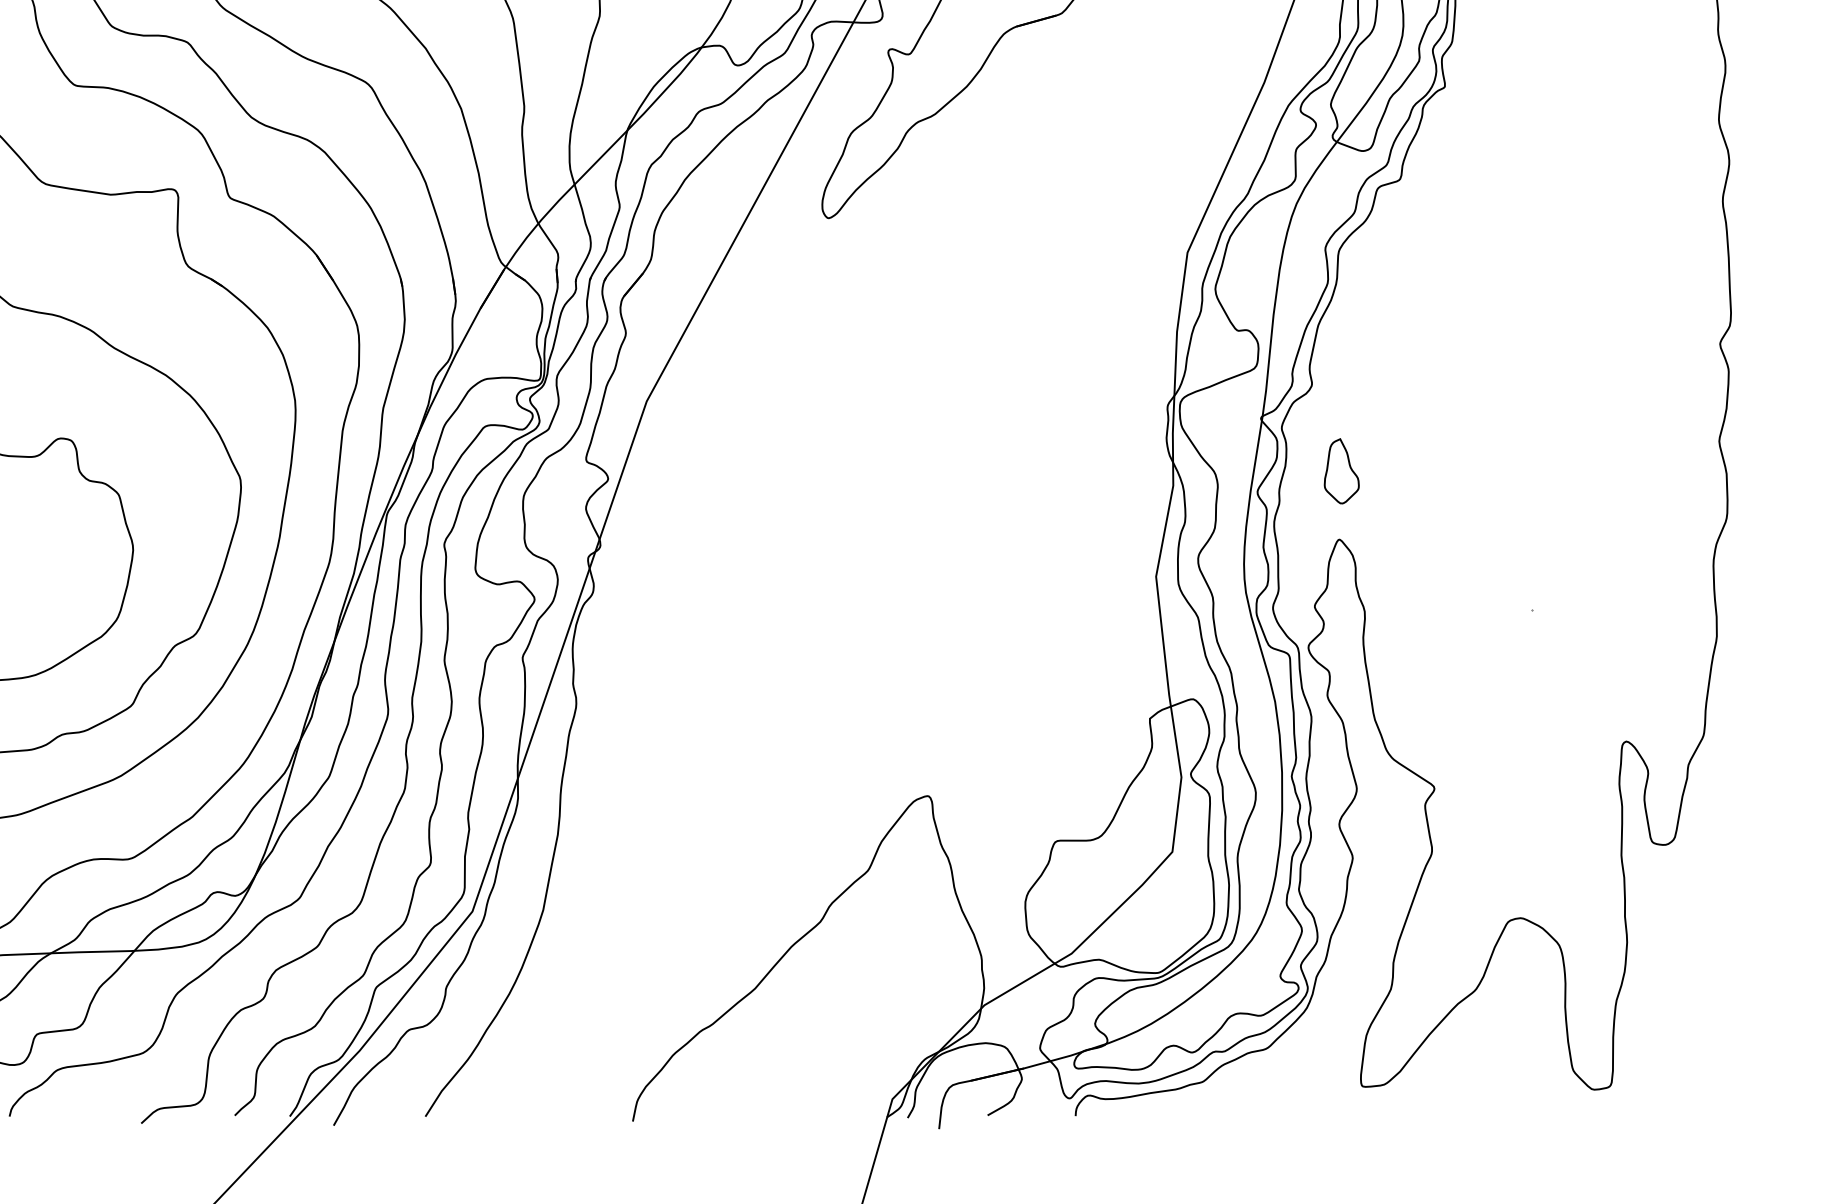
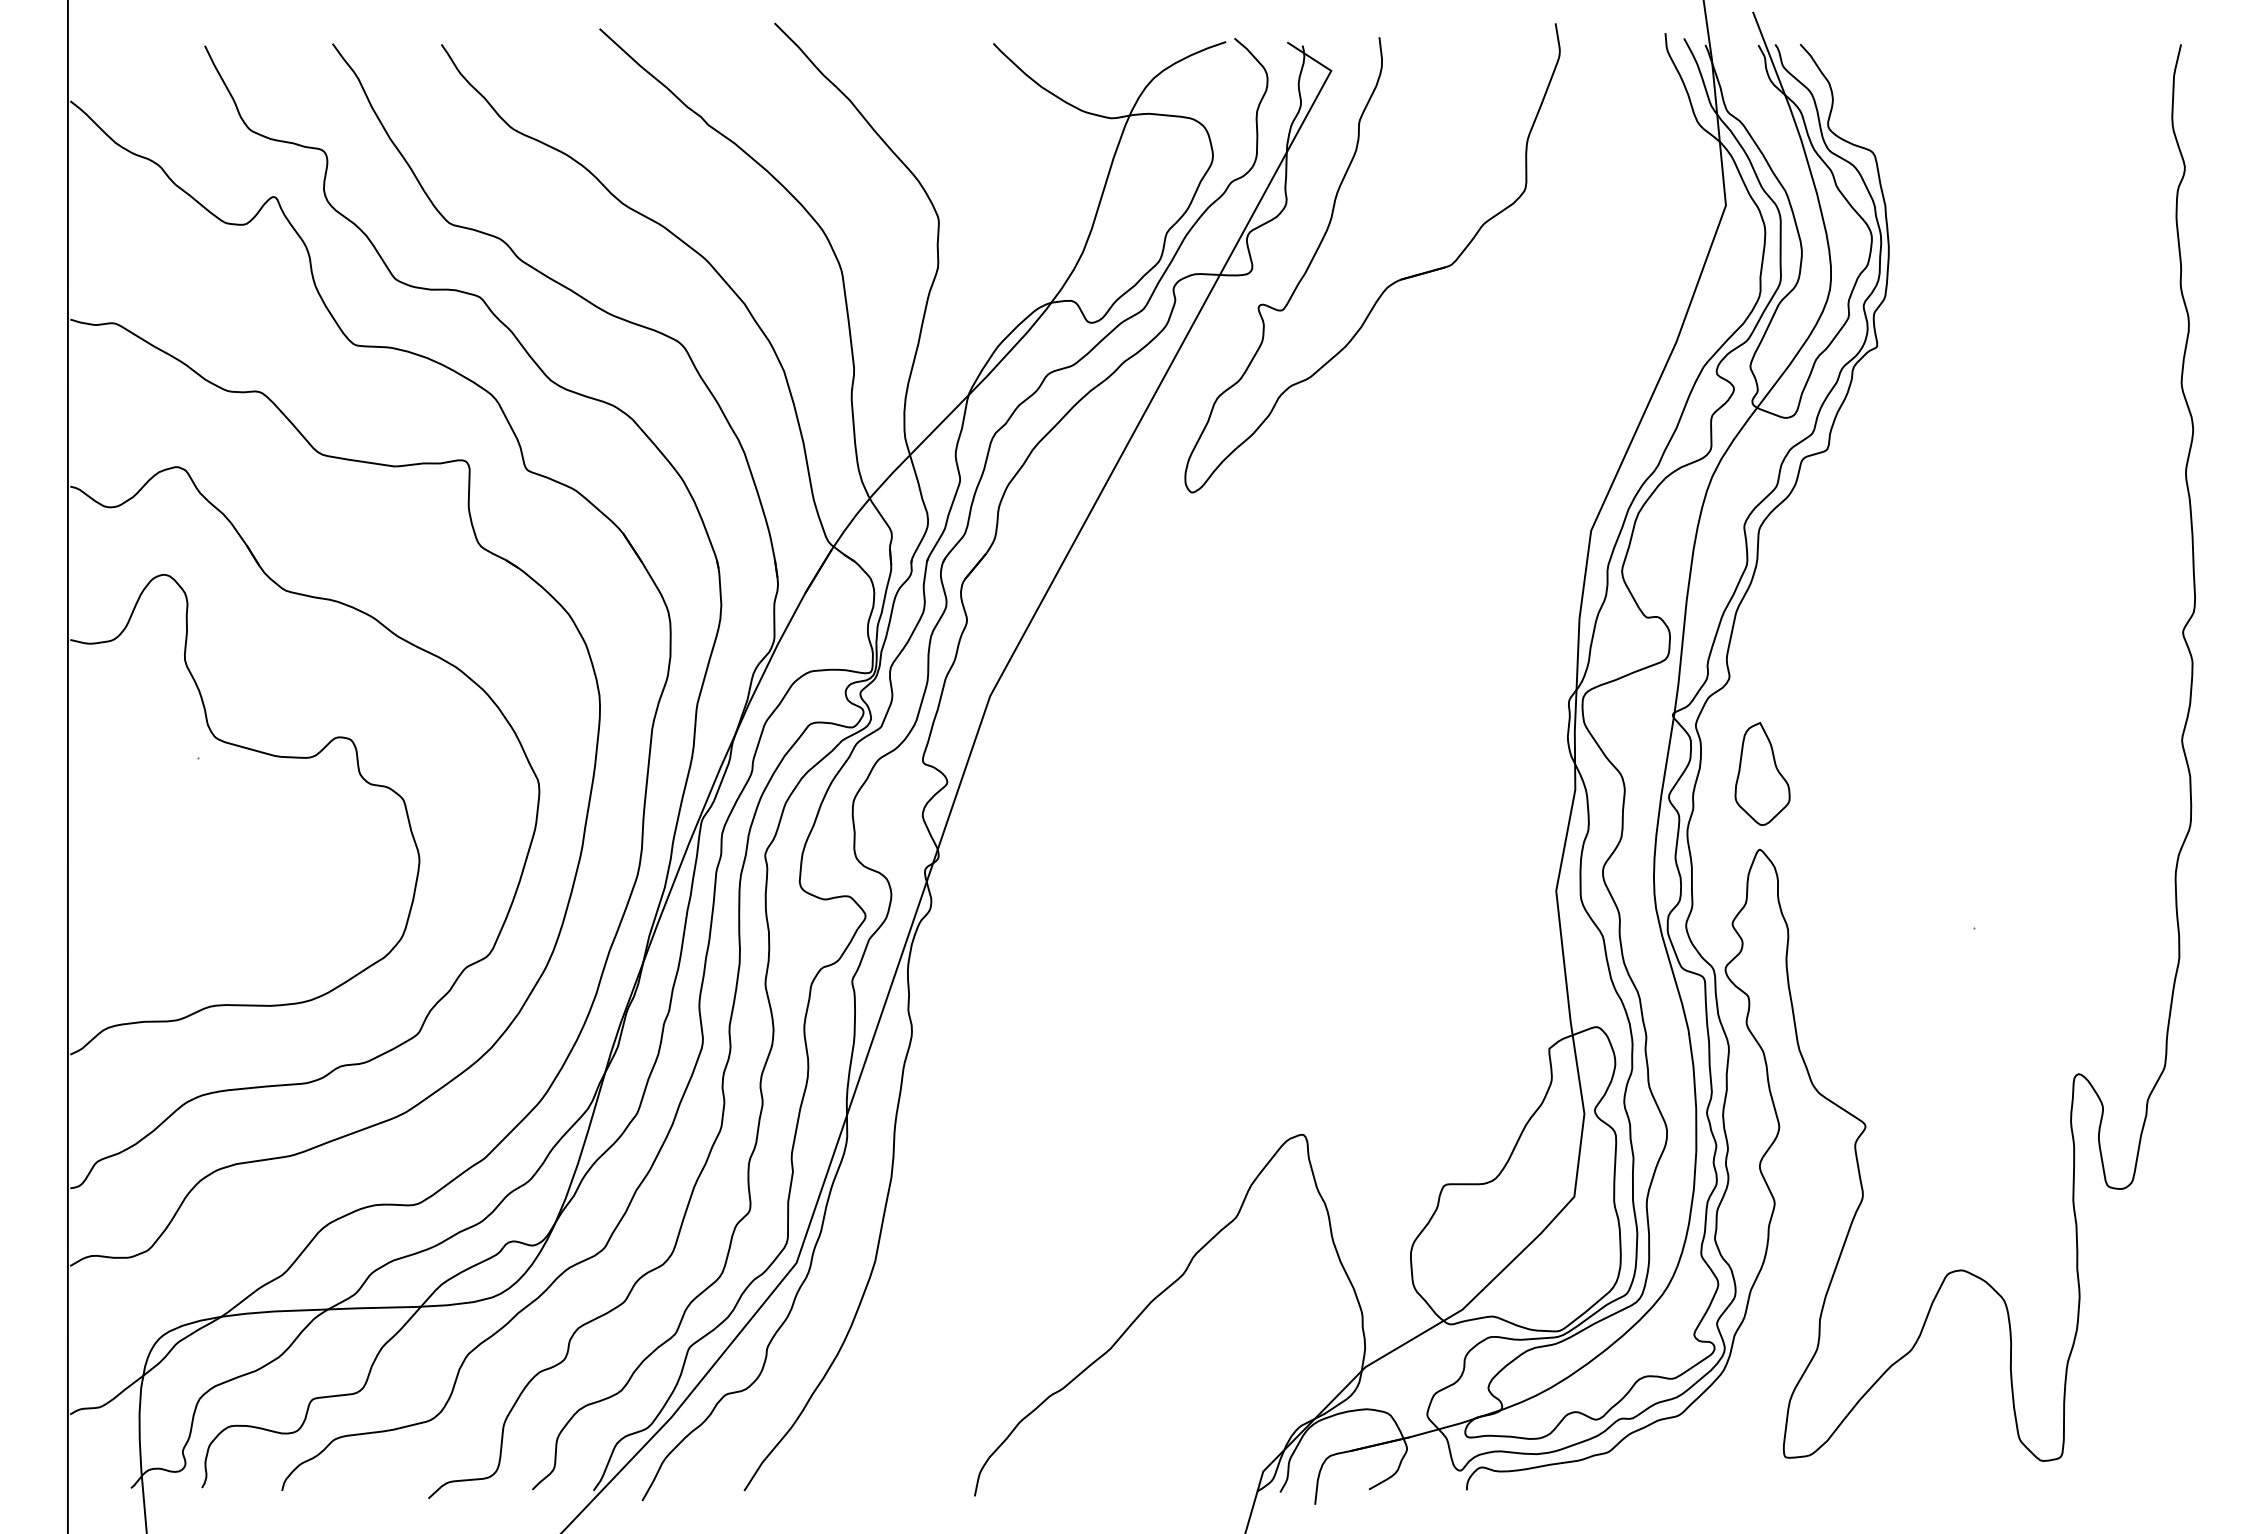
part: (1341, 471) -> (1762, 773), size x1.43

